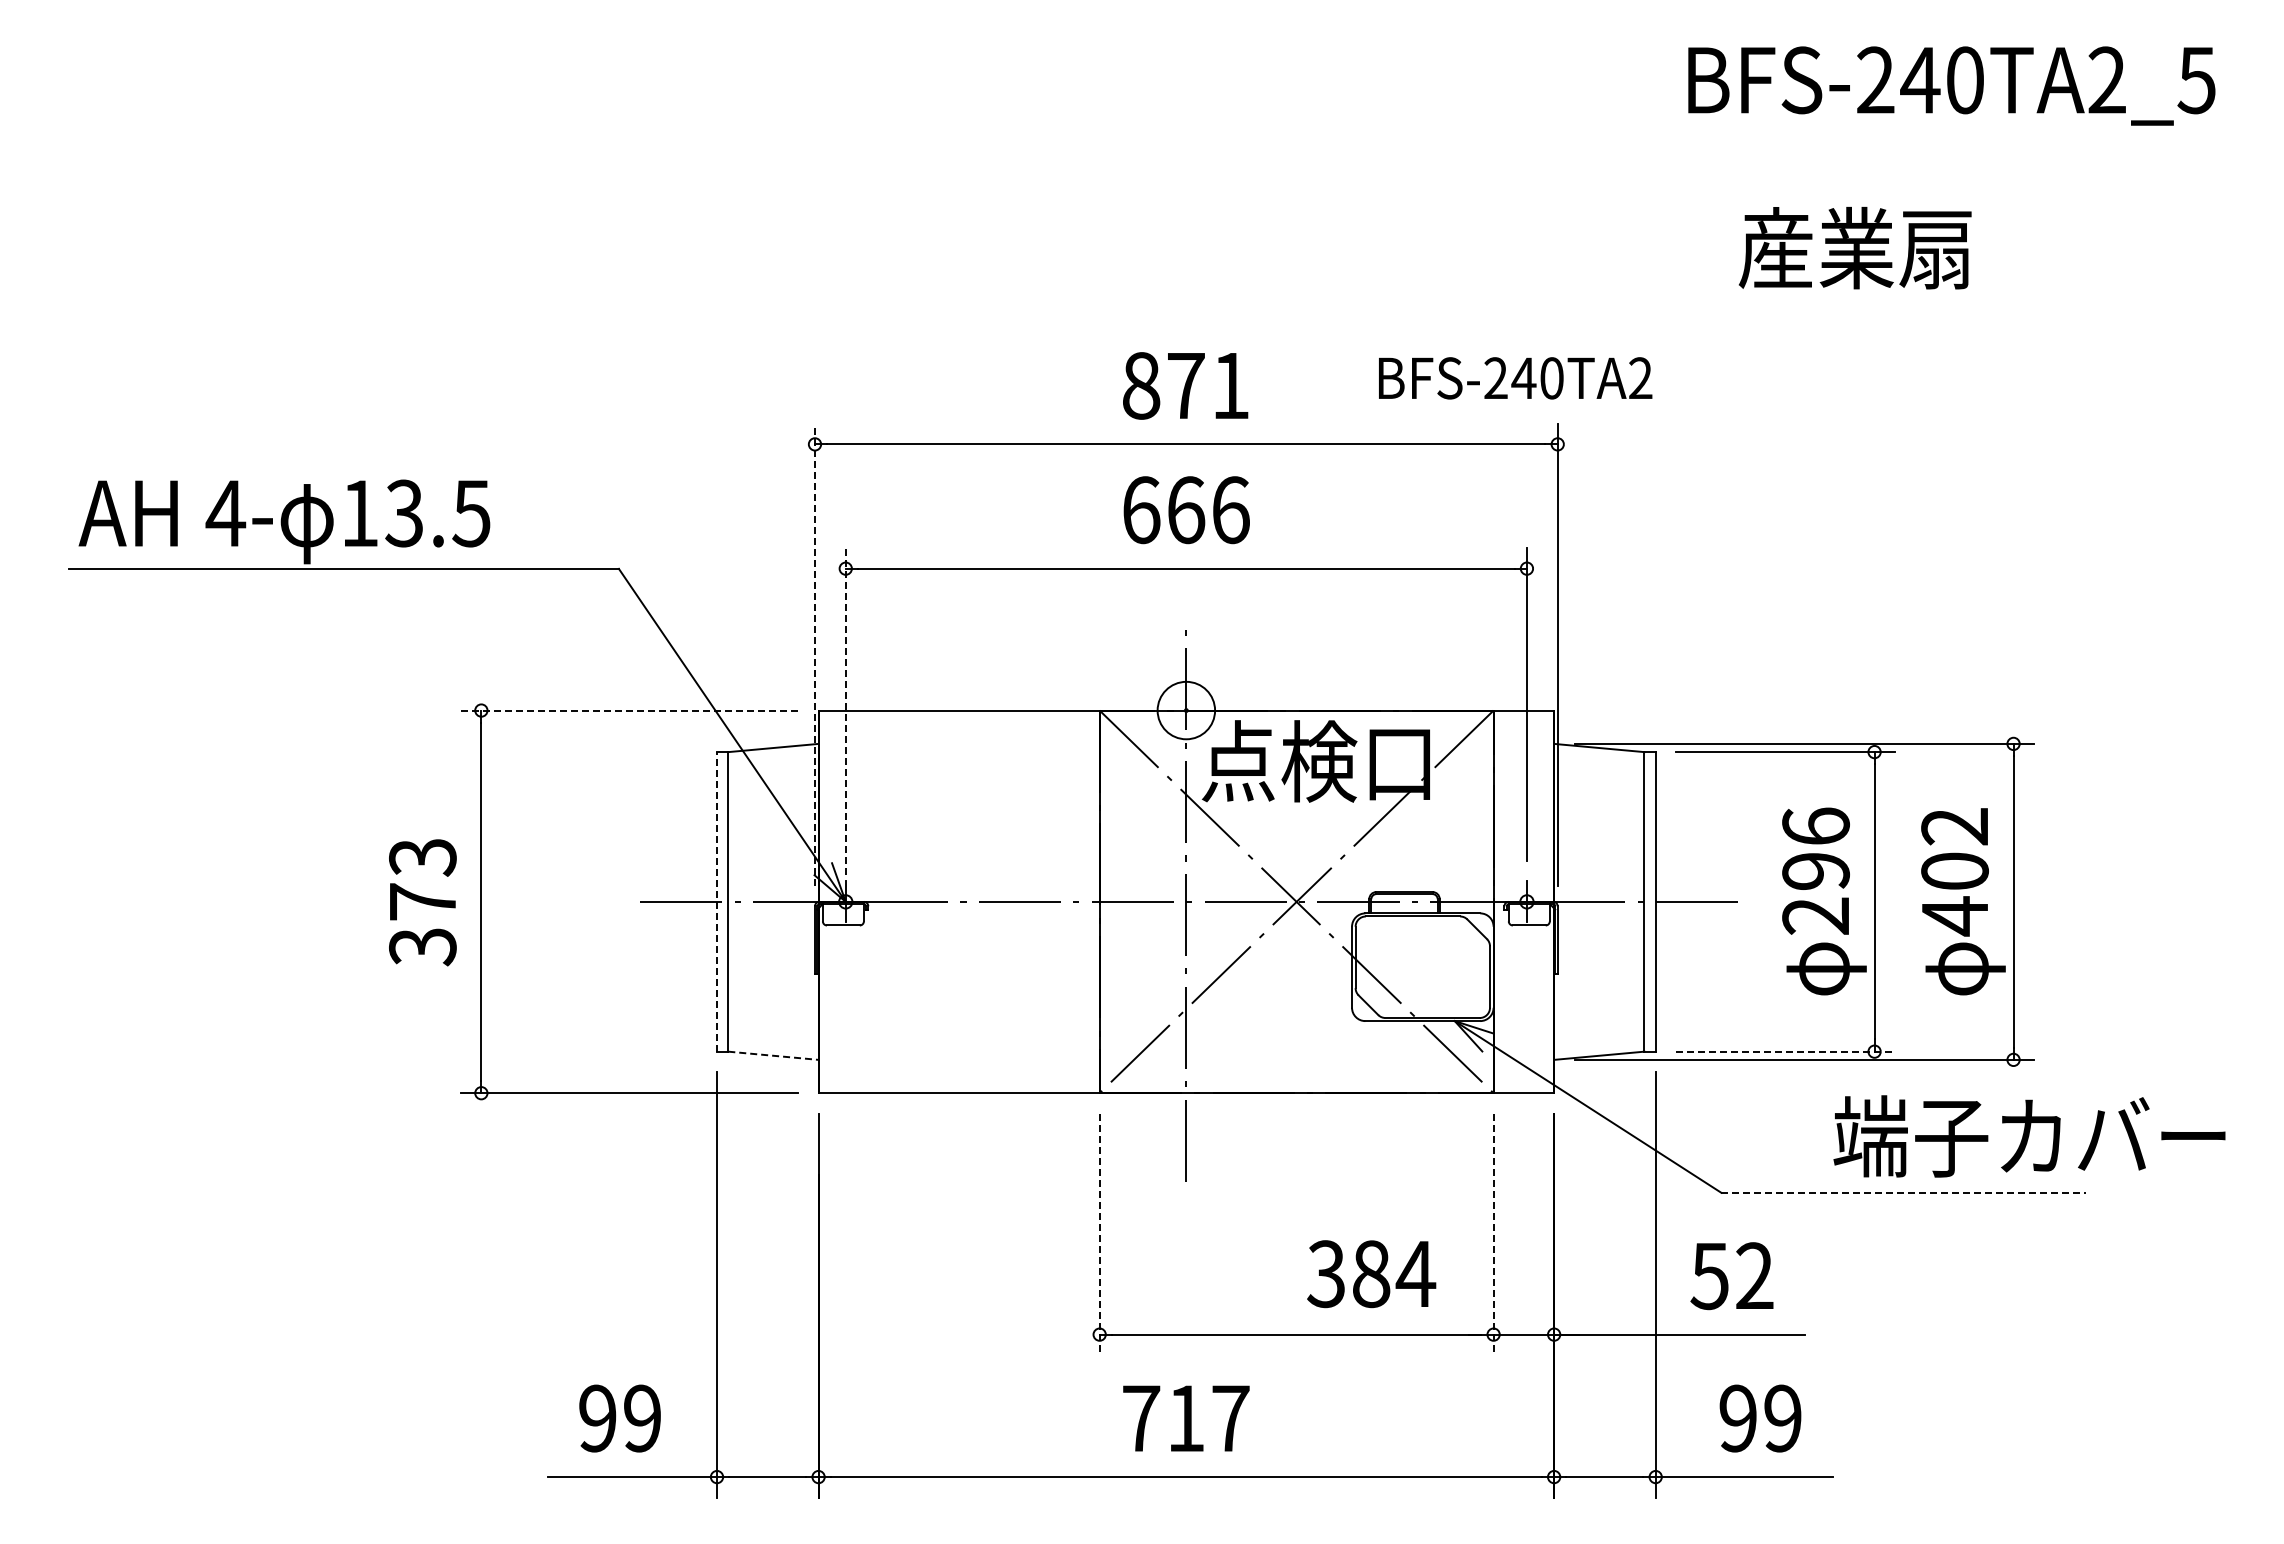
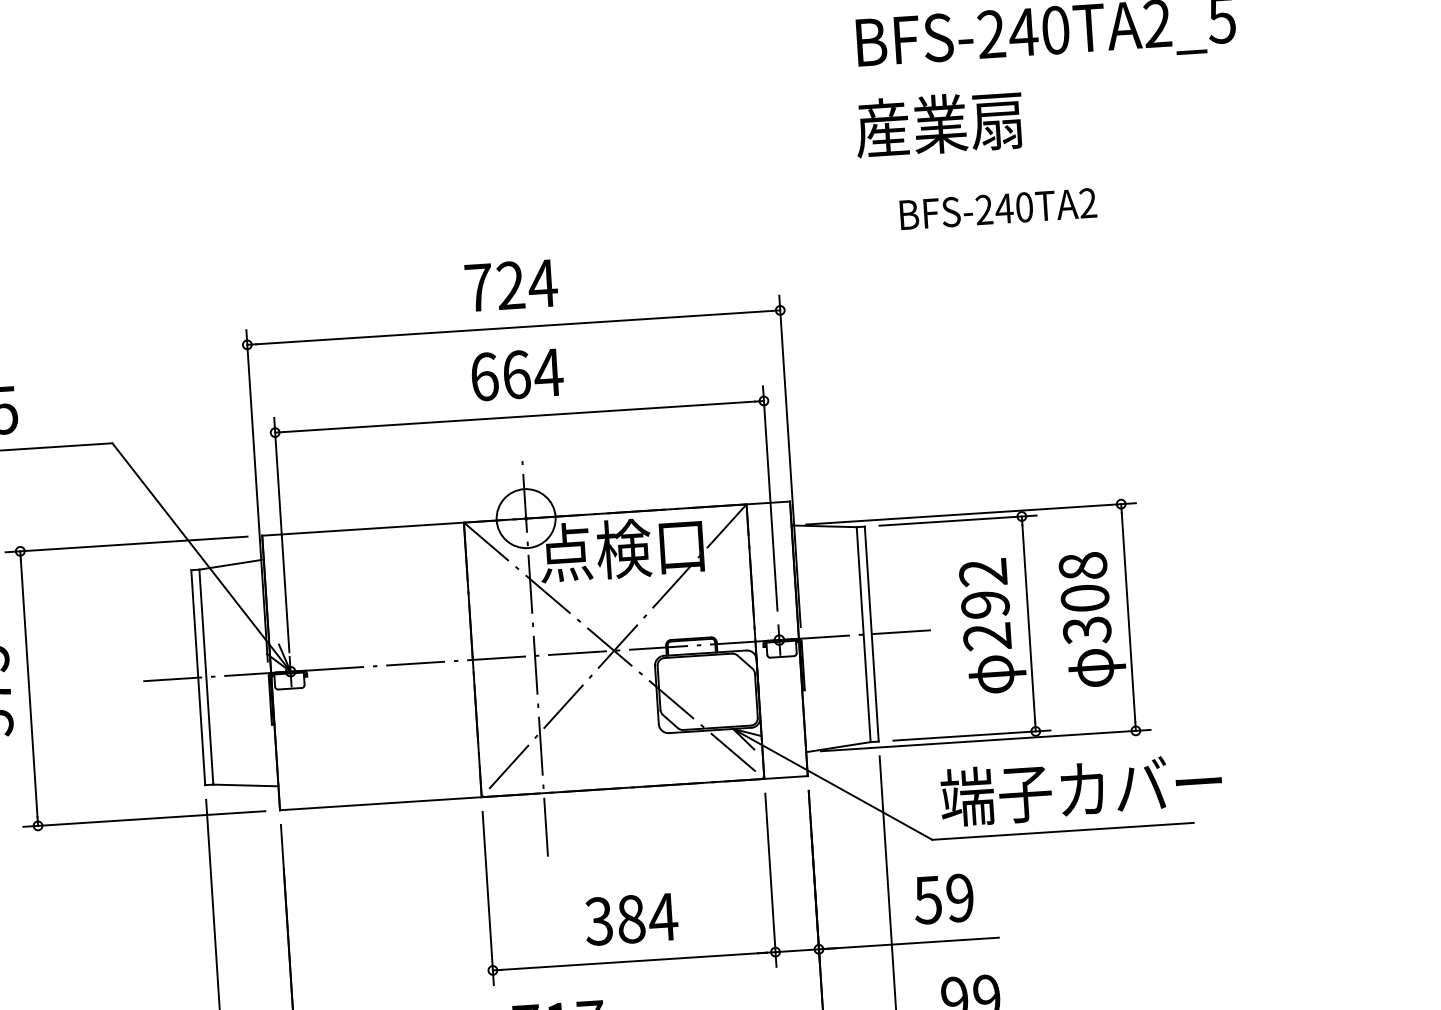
text: (1854, 248) -> (938, 124), moved
text: (1515, 378) -> (998, 209), moved
text: (1186, 385) -> (511, 285), 871 -> 724
text: (1230, 510) -> (548, 373), 666 -> 664
line: (814, 654) -> (256, 495), dashed -> solid
line: (629, 710) -> (126, 544), dashed -> solid
line: (845, 710) -> (281, 534), dashed -> solid
circle: (1186, 710) -> (526, 518), size x1.43
text: (1815, 826) -> (982, 572), 296 -> 292
text: (1954, 871) -> (1084, 598), 402 -> 308
line: (717, 901) -> (198, 677), dashed -> solid
line: (1786, 1051) -> (972, 735), dashed -> solid
line: (773, 1055) -> (245, 785), dashed -> solid
text: (2029, 1136) -> (1081, 789), moved
line: (1903, 1192) -> (1063, 831), dashed -> solid
line: (1099, 1234) -> (488, 898), dashed -> solid
line: (1493, 1234) -> (770, 880), dashed -> solid
text: (1371, 1274) -> (631, 919), moved
text: (1754, 1276) -> (960, 898), 52 -> 59

